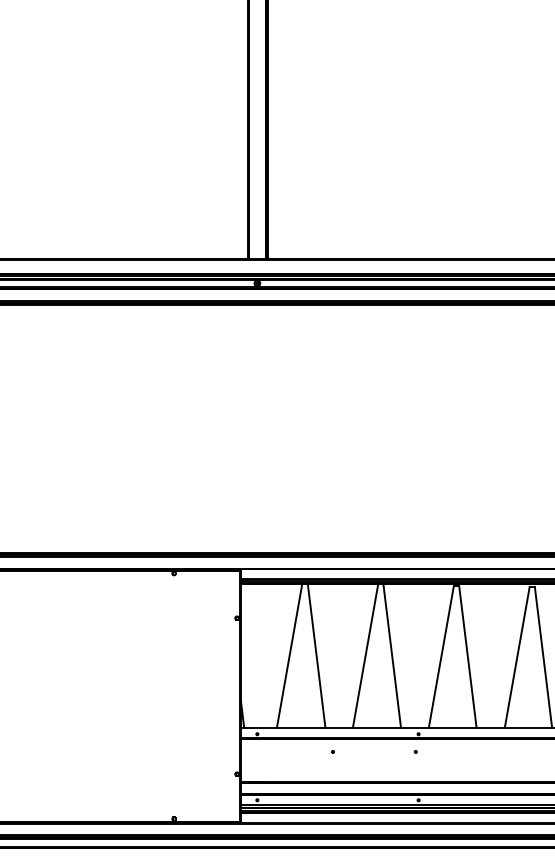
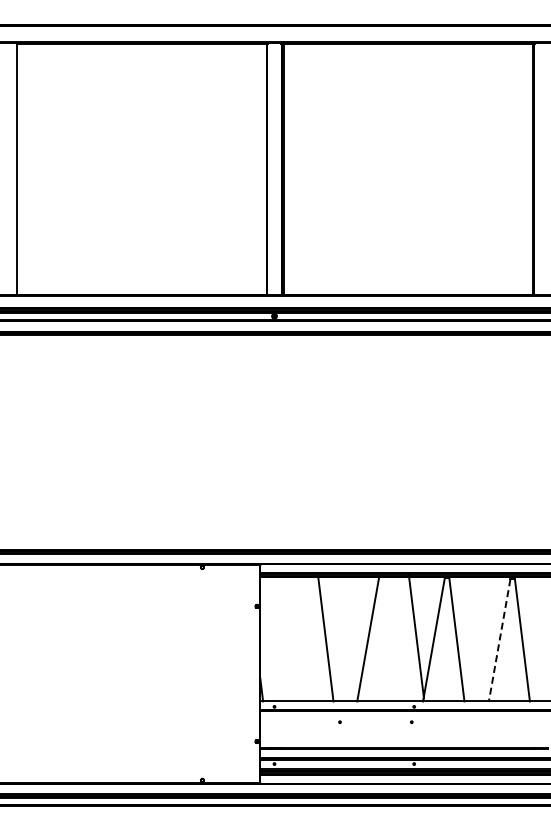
line: (289, 655) -> (302, 638), removed
line: (391, 655) -> (415, 635), moved
line: (517, 657) -> (499, 640), solid -> dashed

